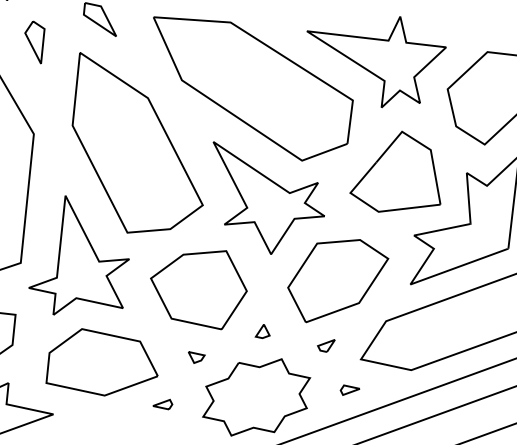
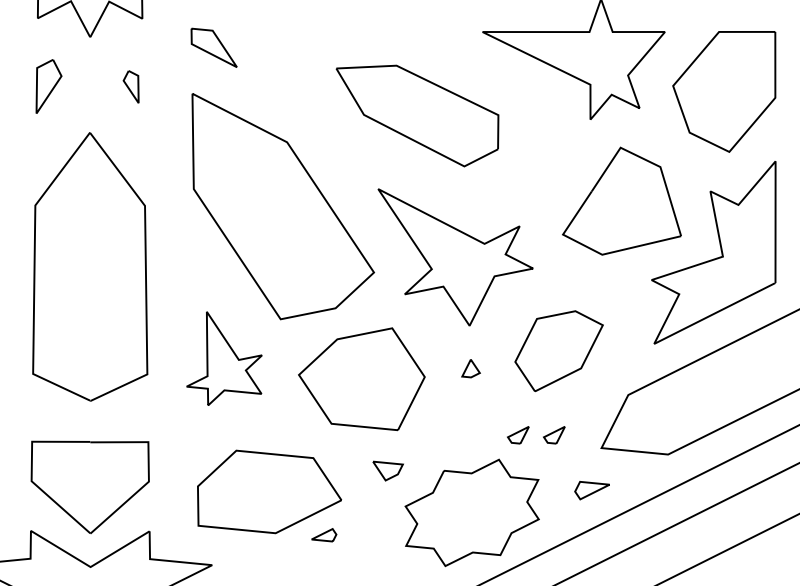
part: (33, 41) -> (130, 86), size x0.6
part: (249, 89) -> (417, 115), size x0.6
part: (81, 257) -> (224, 358), size x0.6
part: (336, 281) -> (558, 351), size x0.7
part: (198, 287) -> (361, 379), moved
part: (262, 331) -> (470, 368), moved
part: (298, 342) -> (518, 435), added
part: (196, 357) -> (388, 470), size x1.4
part: (349, 390) -> (591, 490), size x1.4
part: (163, 404) -> (324, 535), moved

